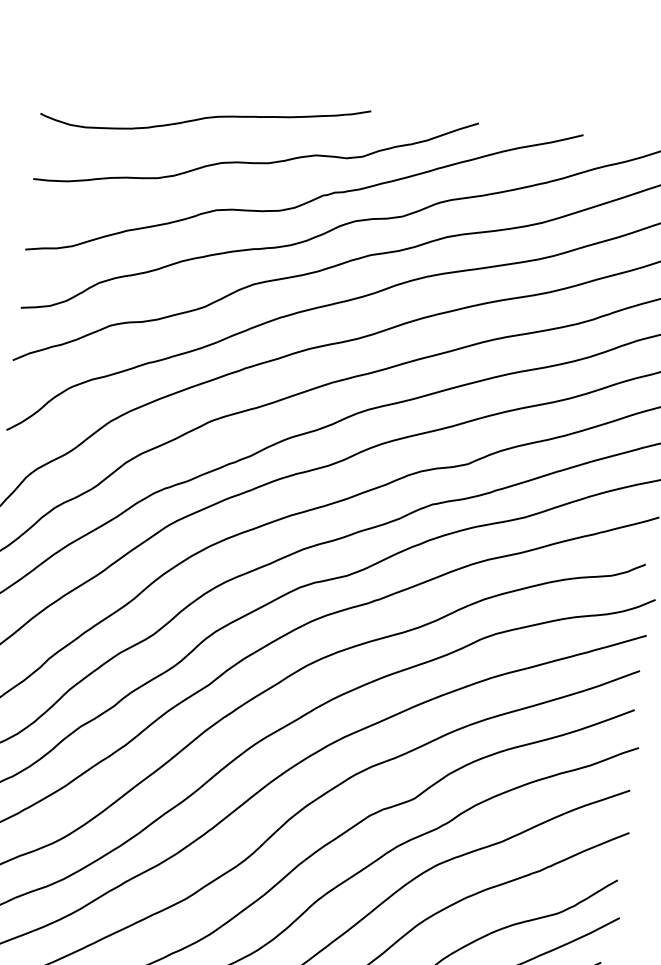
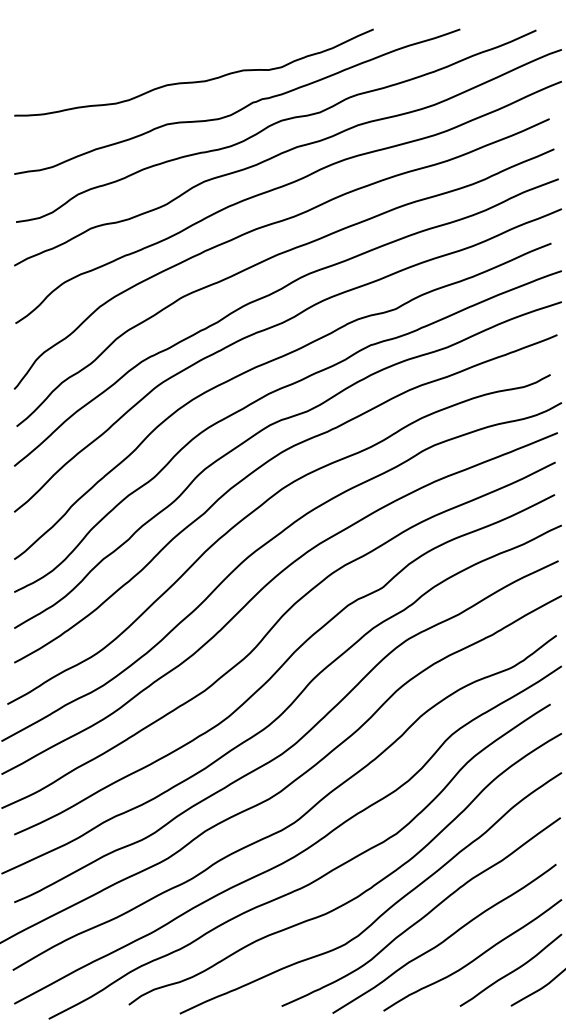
curve: (206, 116) -> (150, 48), removed

